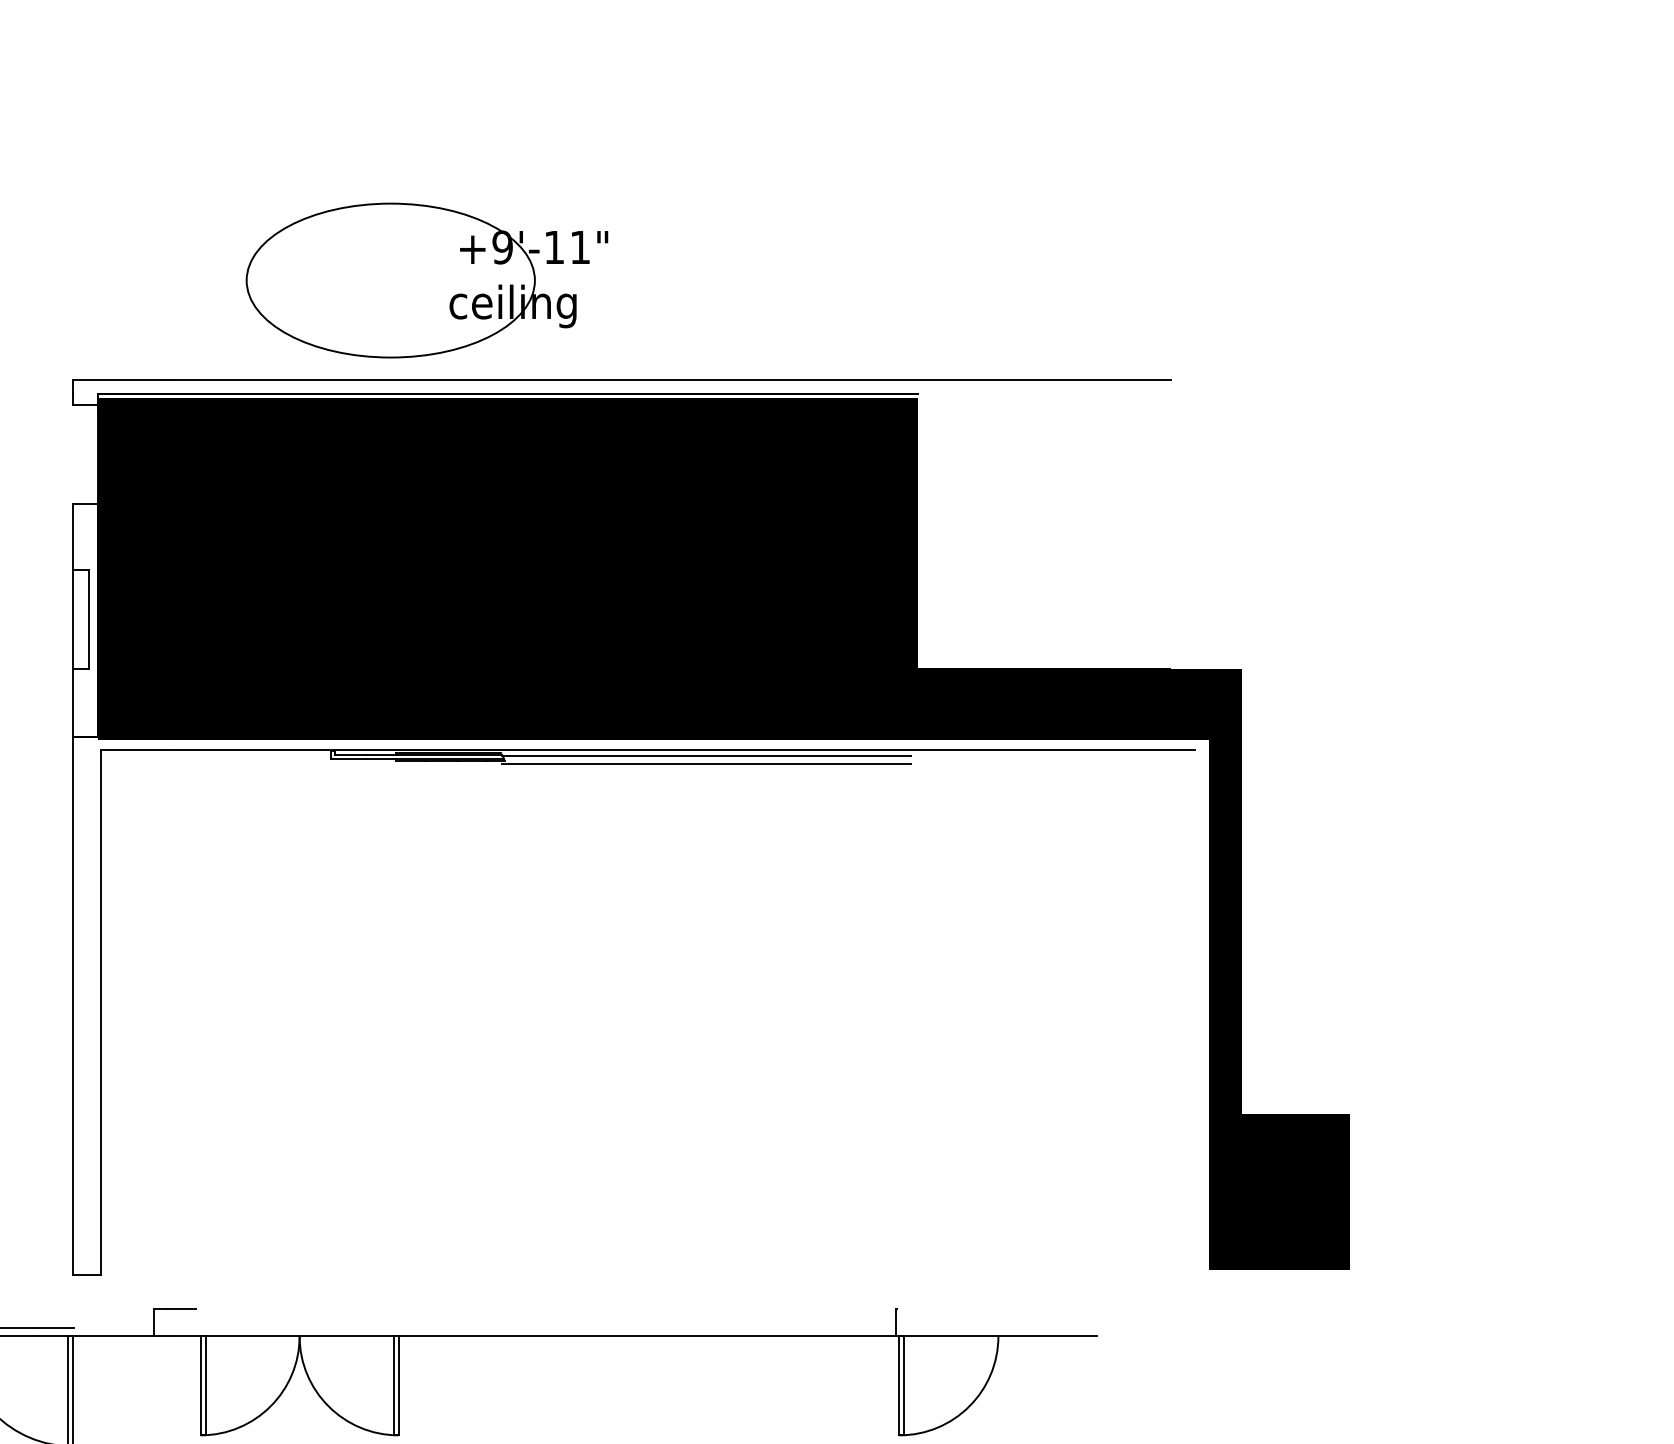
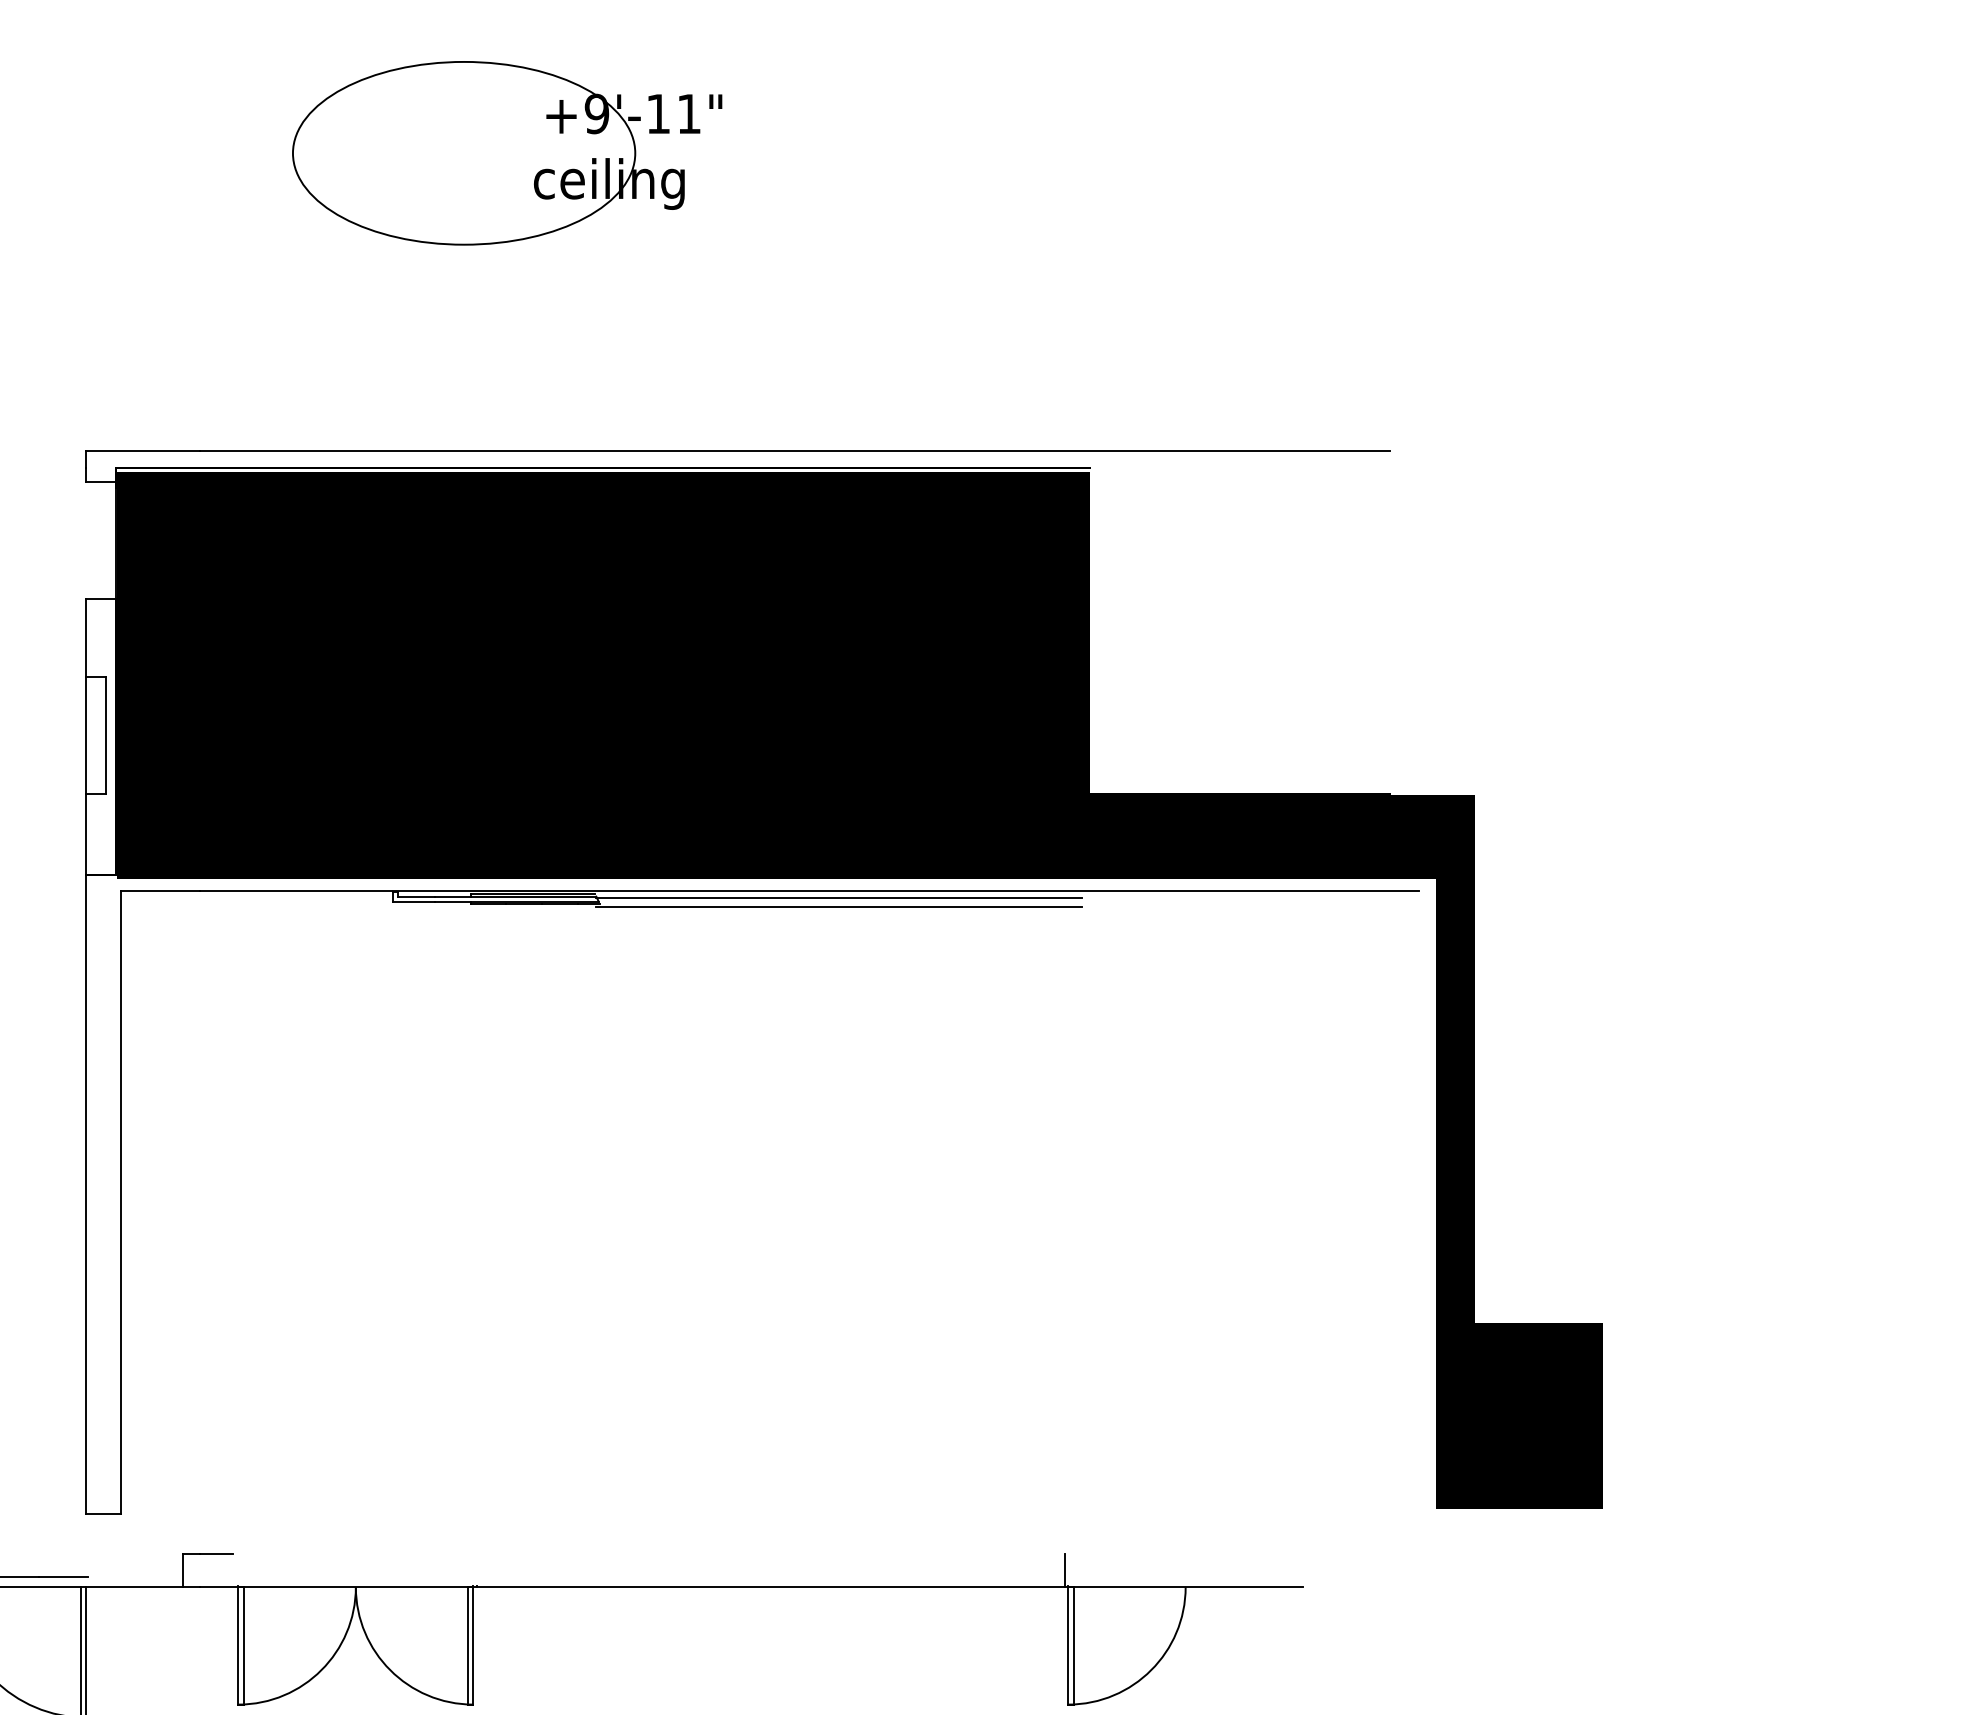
part: (427, 280) -> (507, 153), moved

